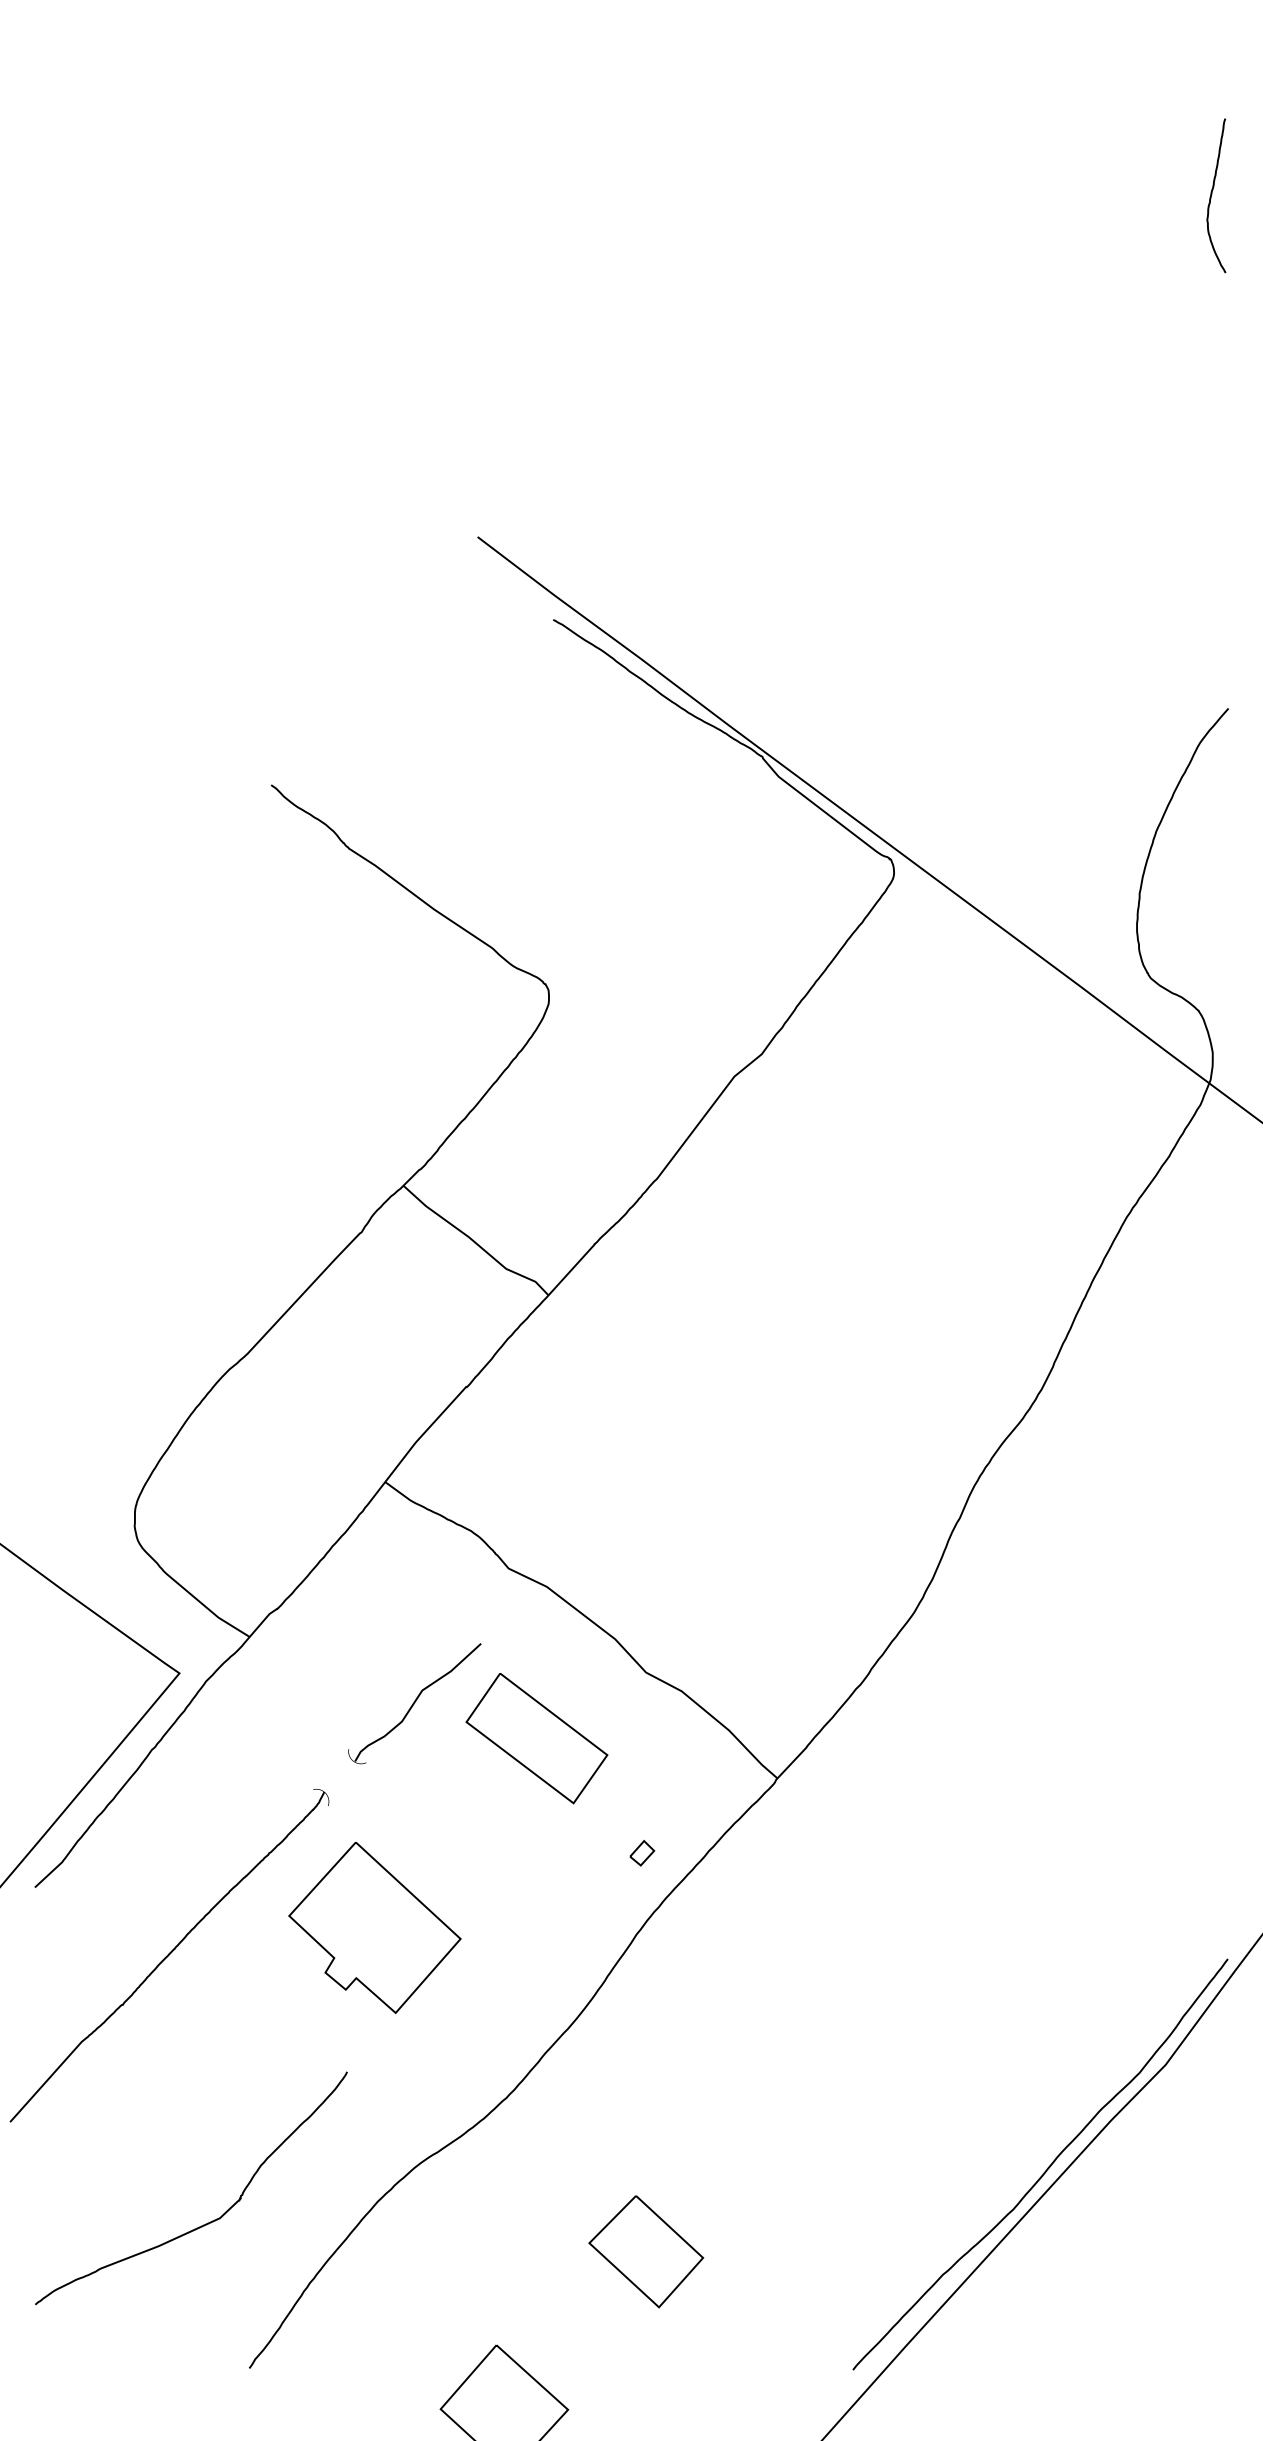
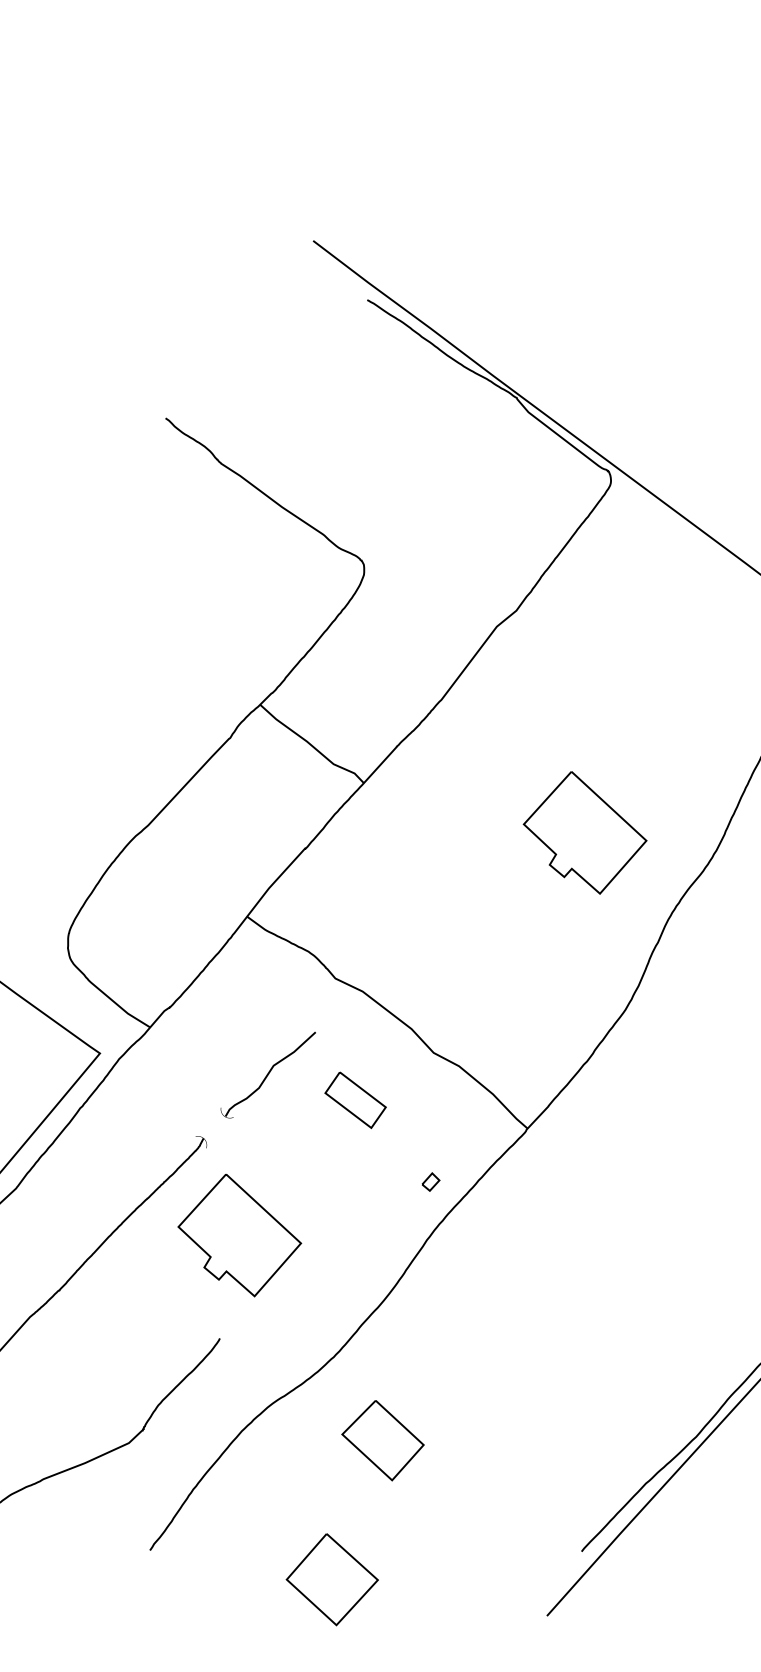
part: (857, 1364) -> (584, 832), added
part: (536, 1738) -> (355, 1100), size x0.6
part: (646, 2251) -> (383, 1440), moved

